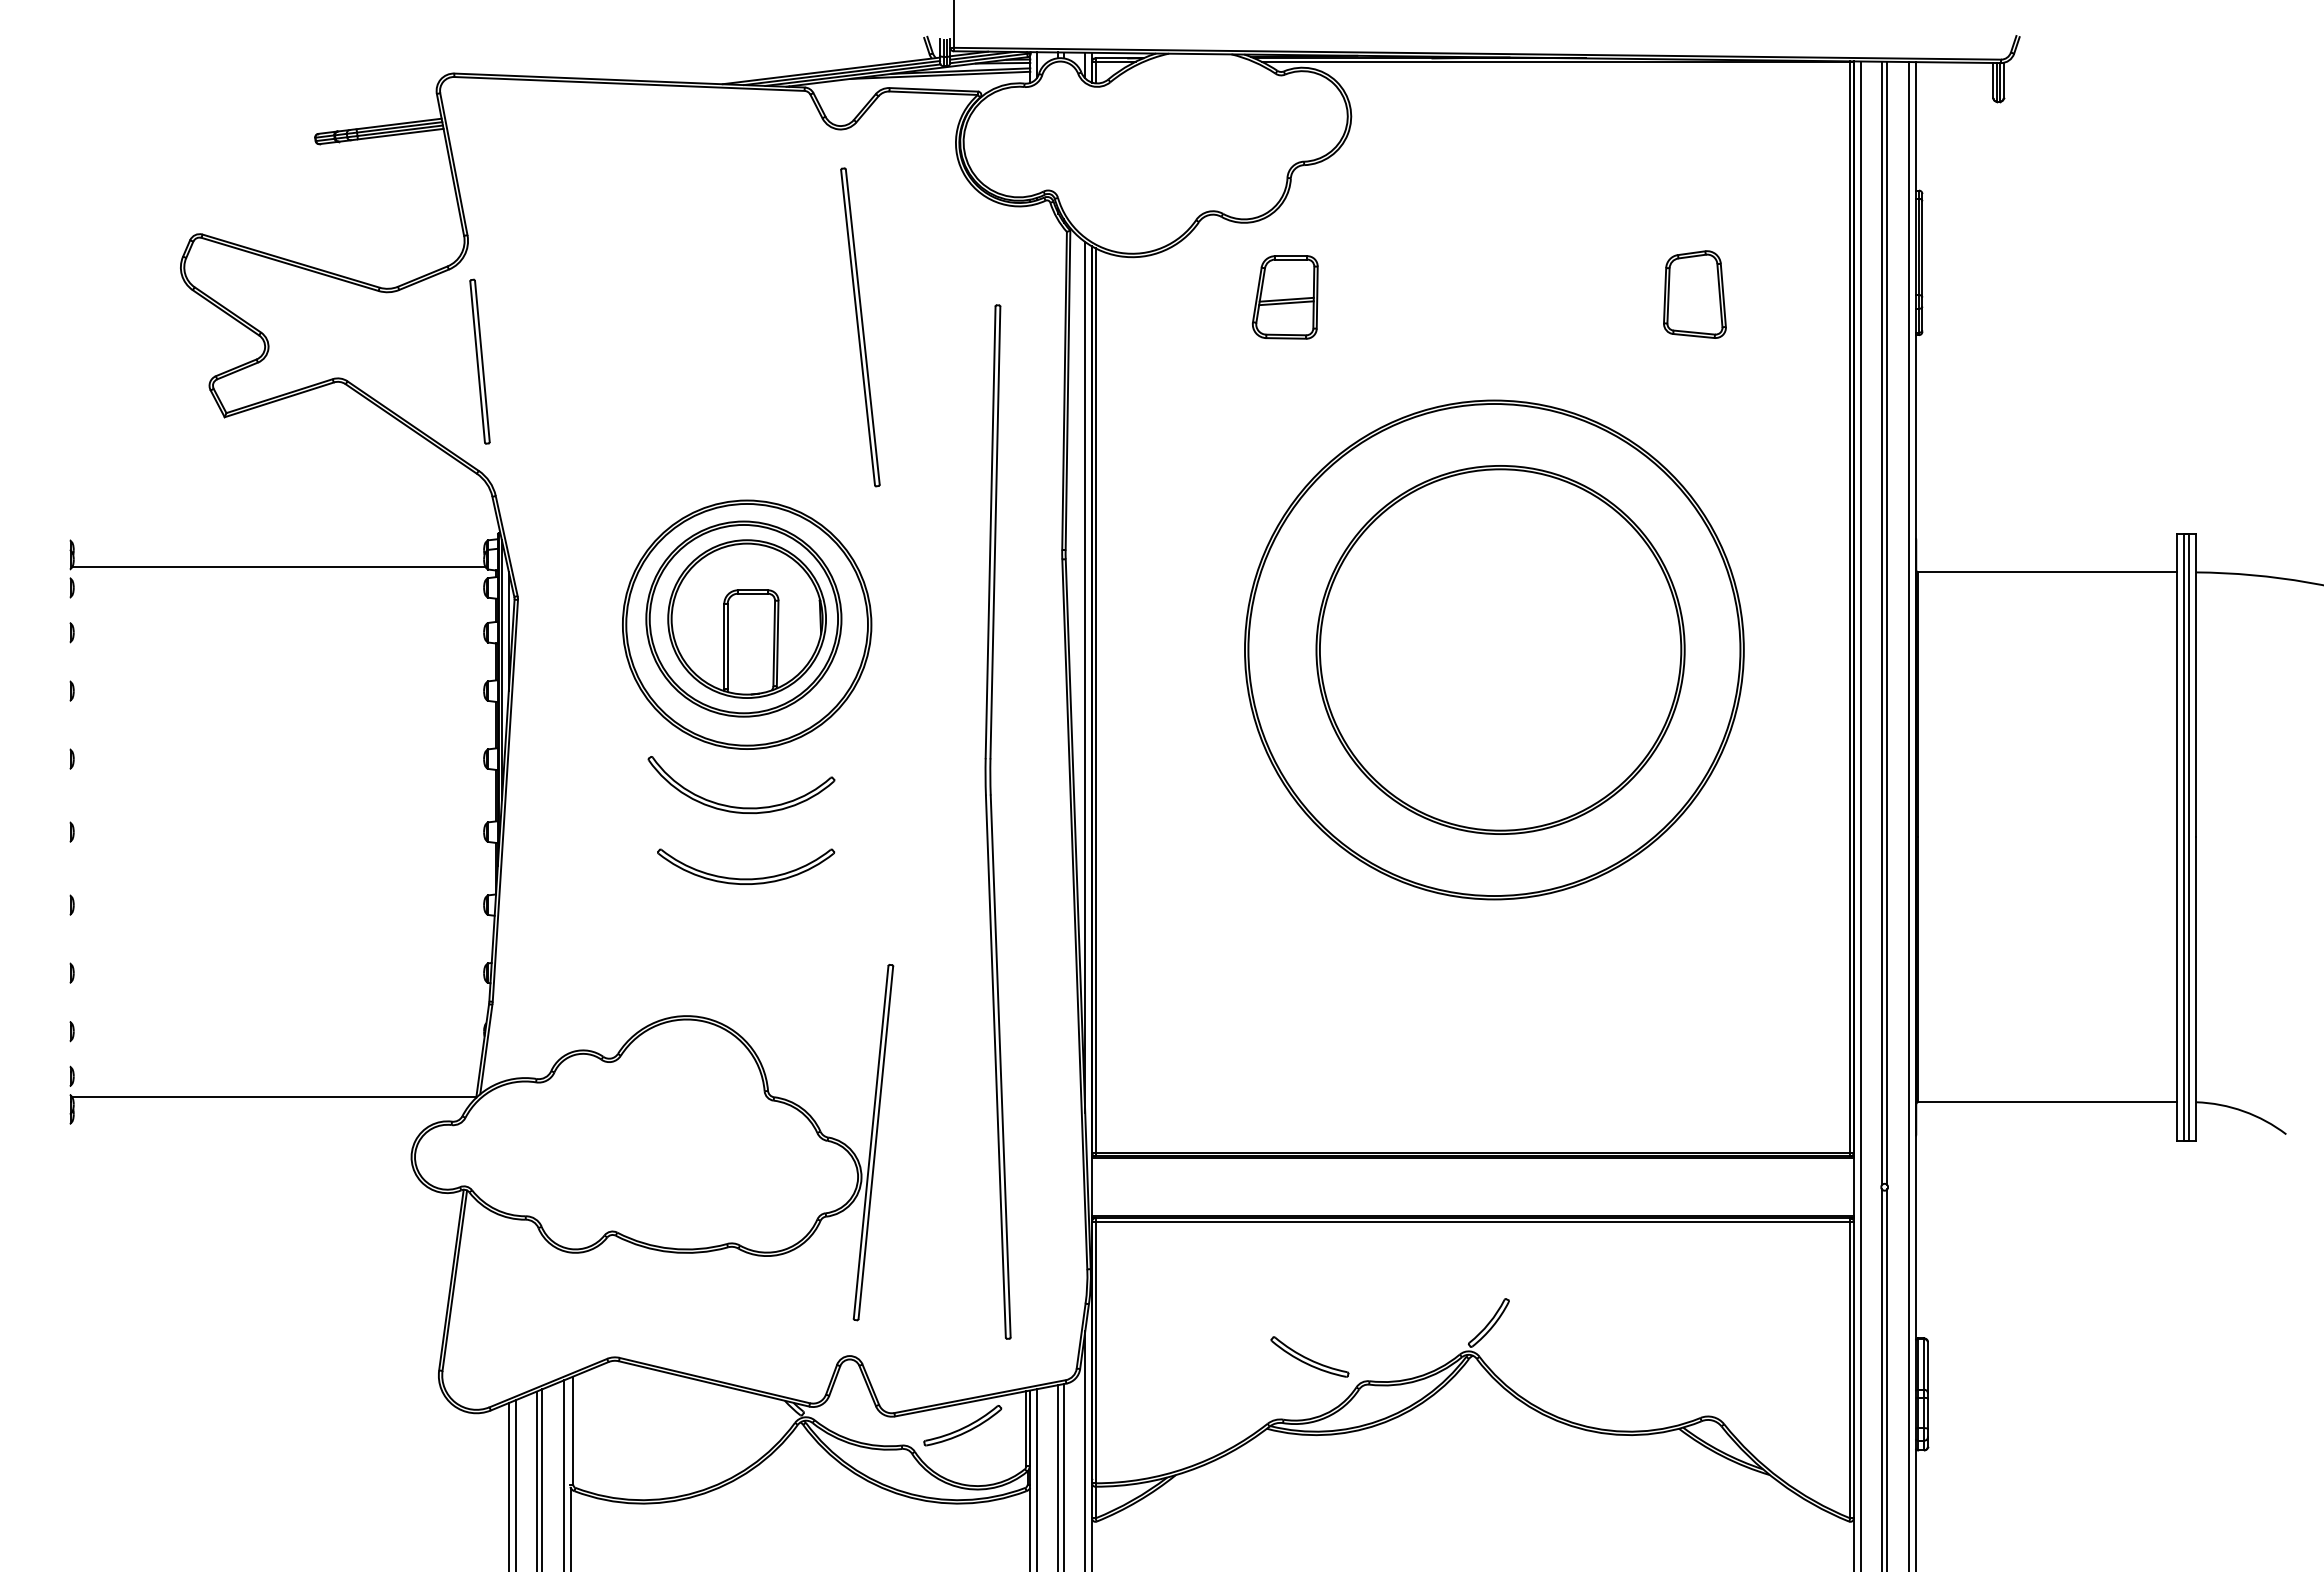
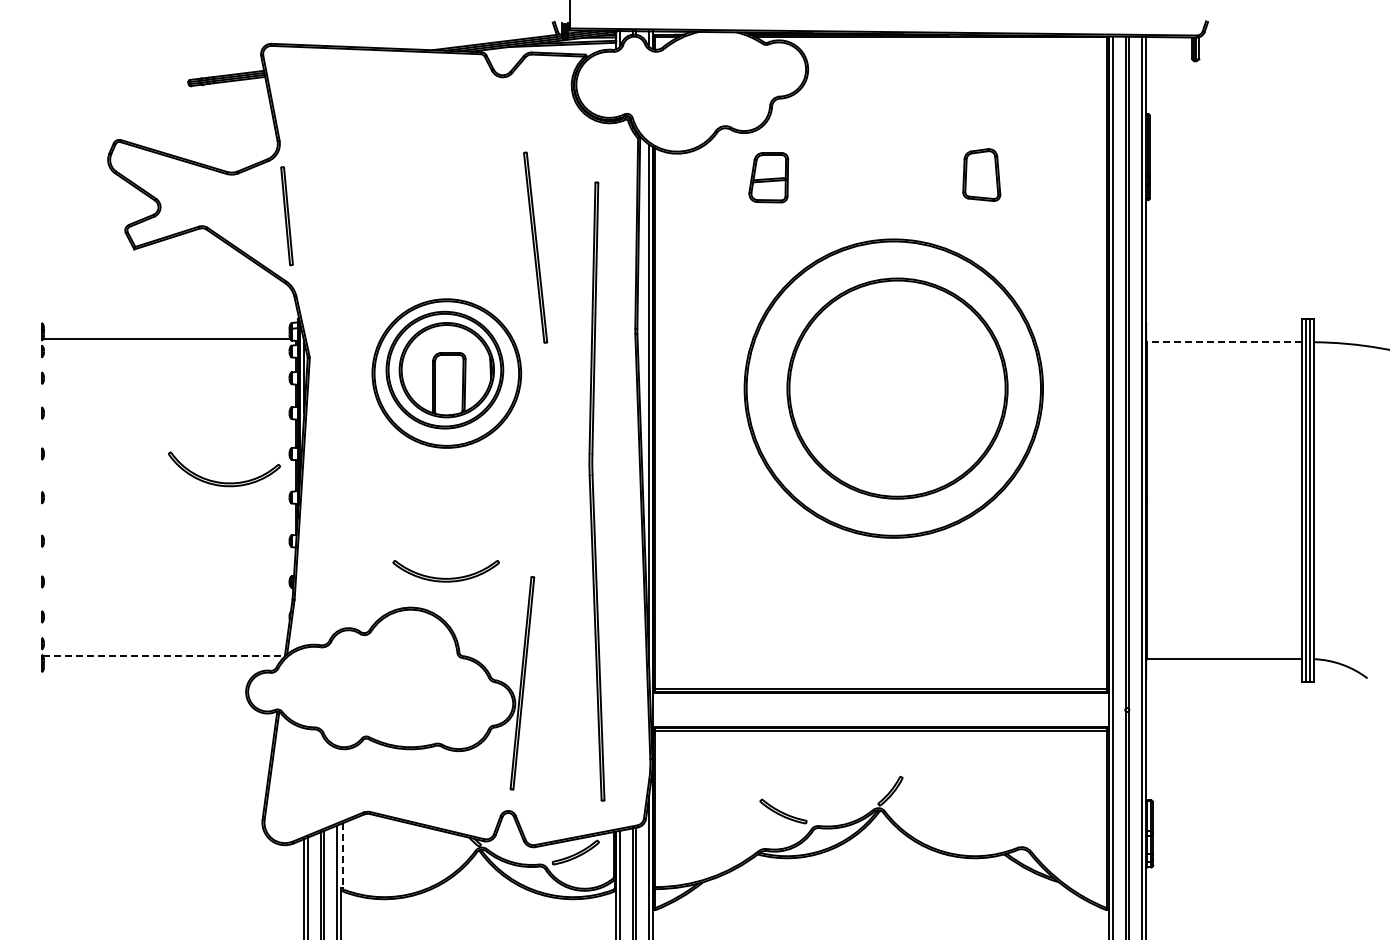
part: (1694, 293) -> (981, 174), moved
part: (860, 327) -> (535, 247), moved
line: (2047, 572) -> (1224, 342), solid -> dashed
part: (734, 805) -> (220, 481), moved
part: (744, 867) -> (445, 571), moved
line: (275, 1097) -> (164, 656), solid -> dashed
line: (572, 1432) -> (342, 856), solid -> dashed

